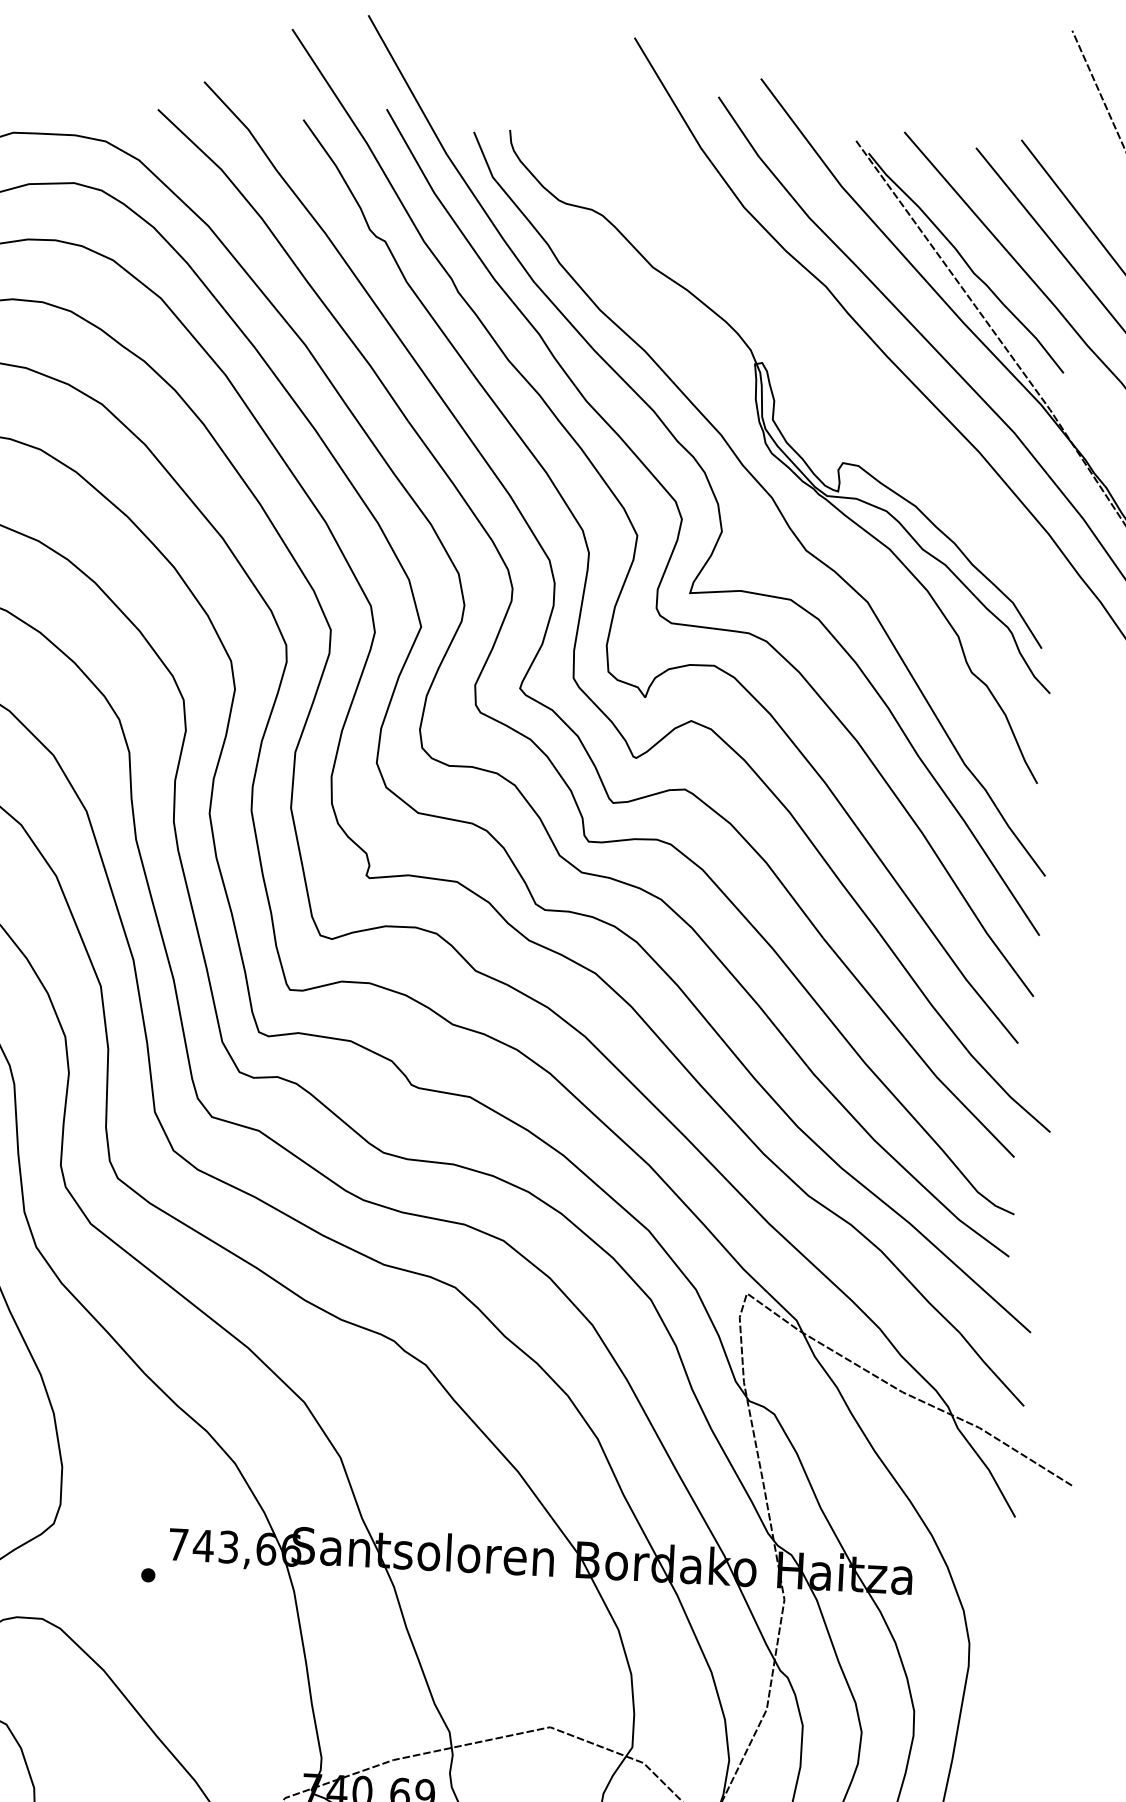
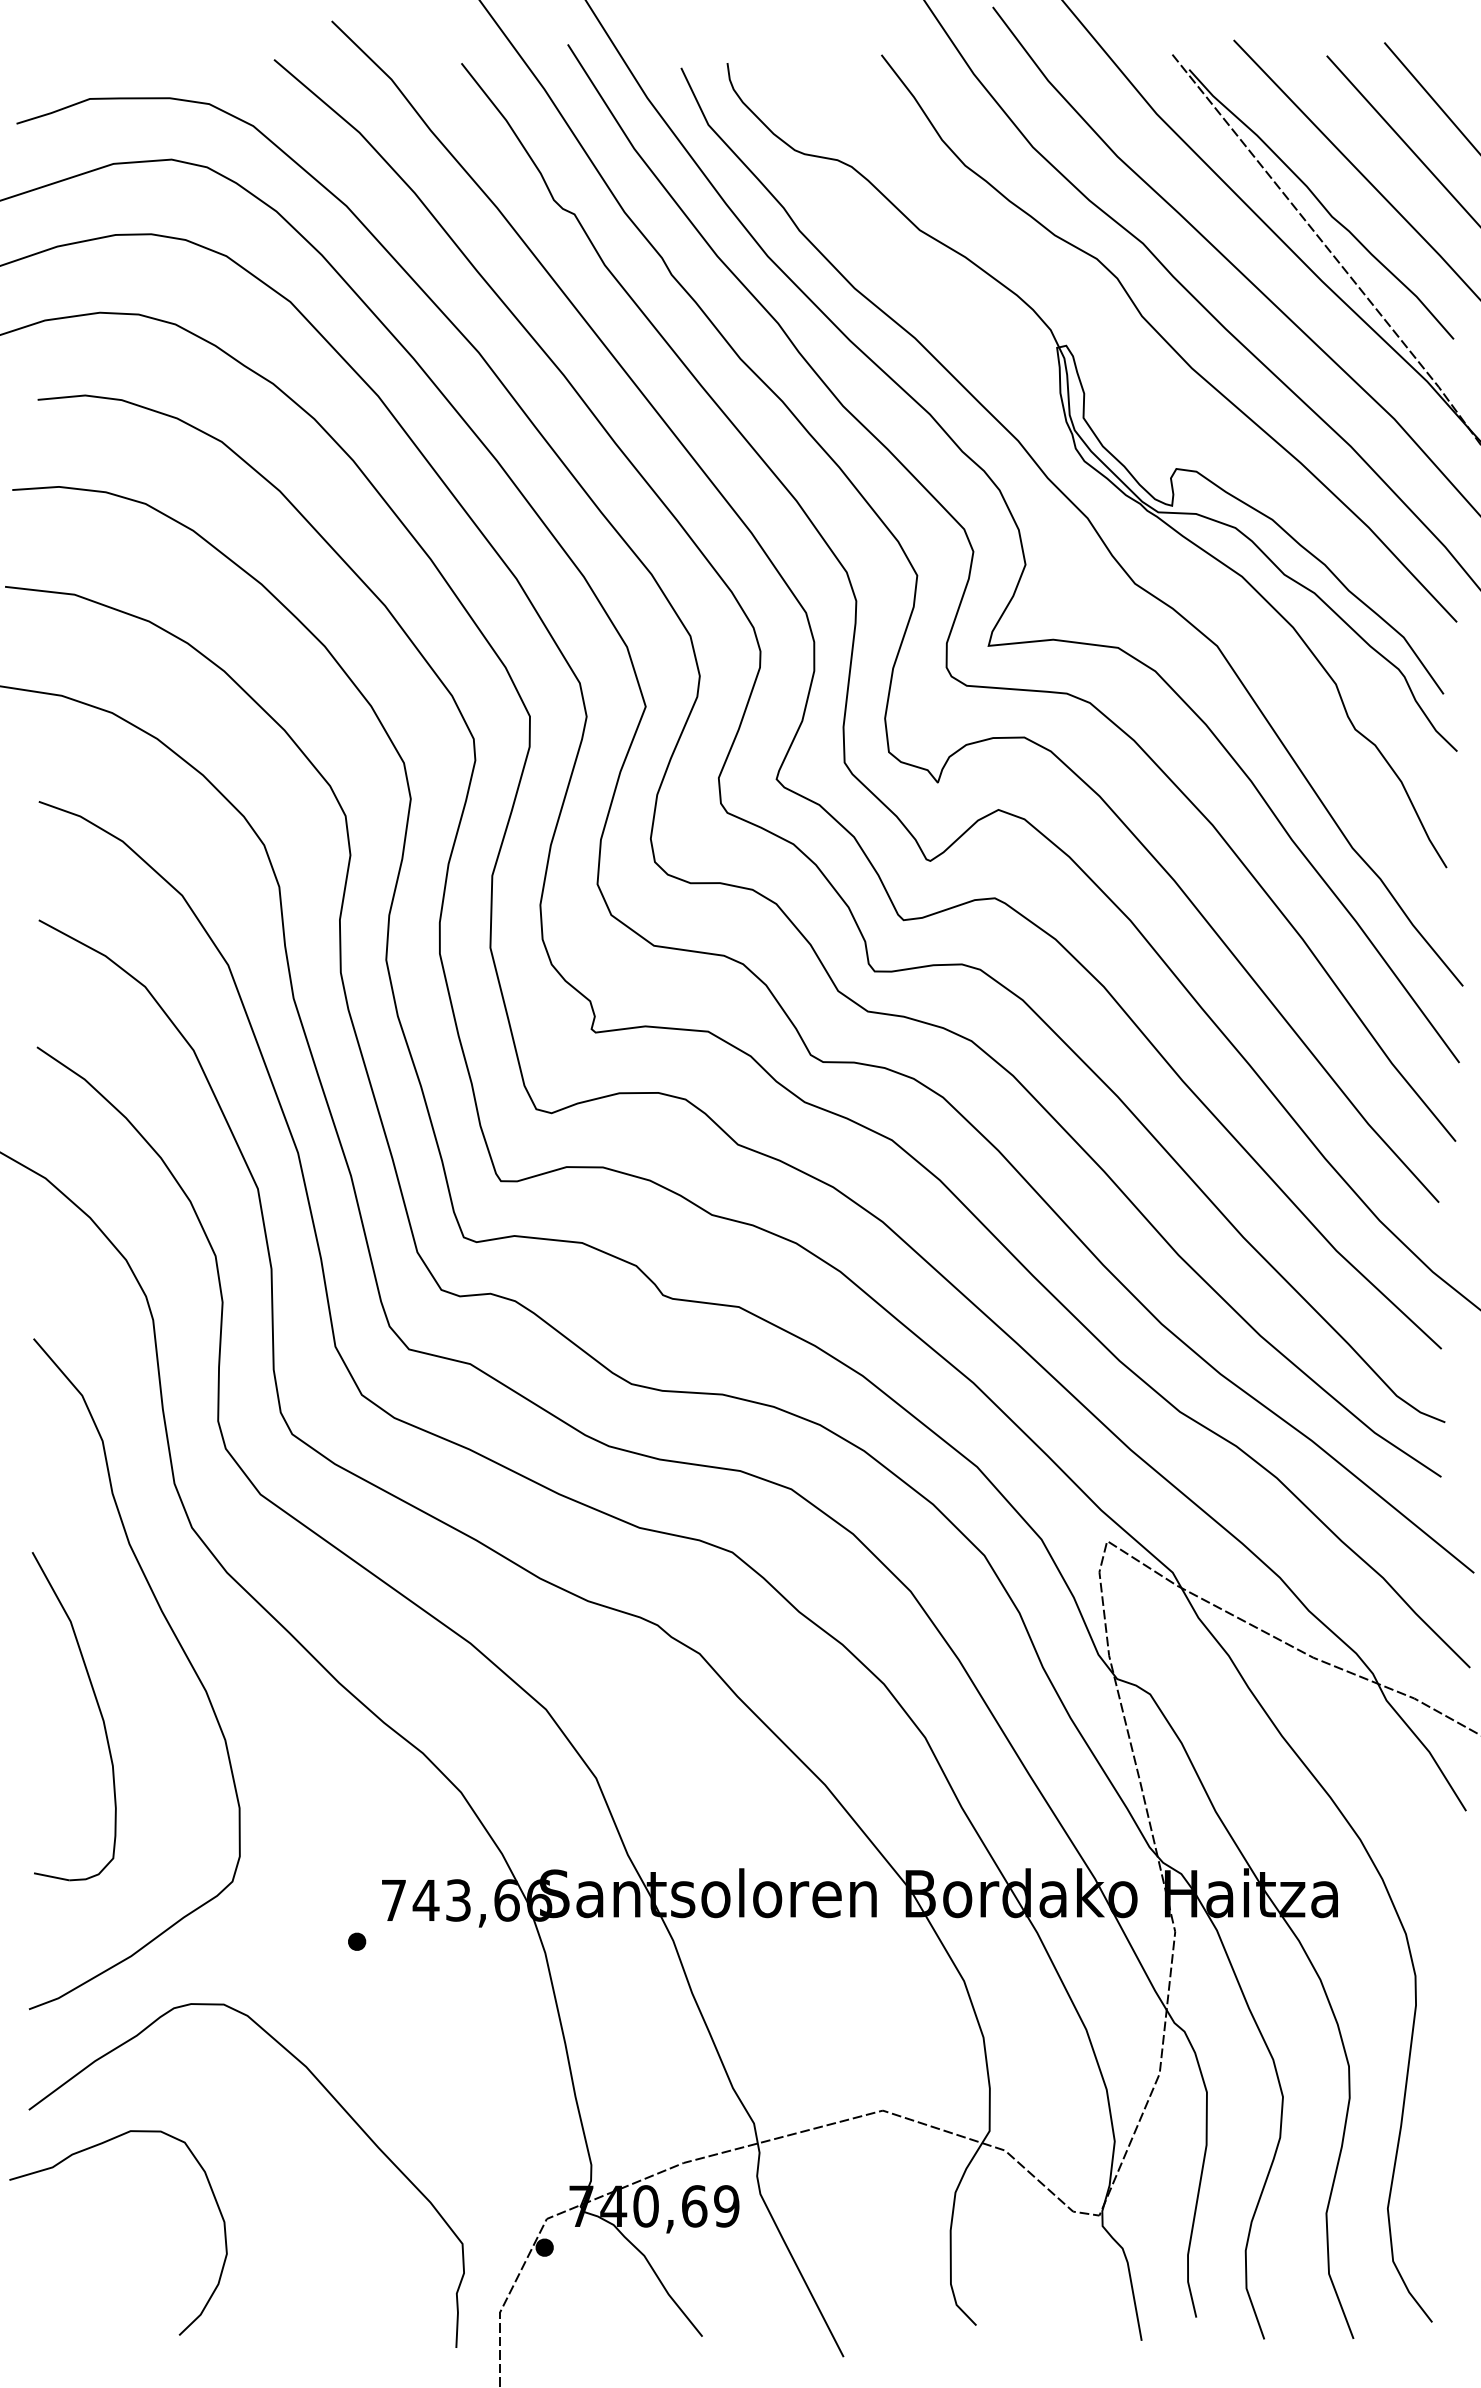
curve: (840, 362) -> (1166, 340), added

